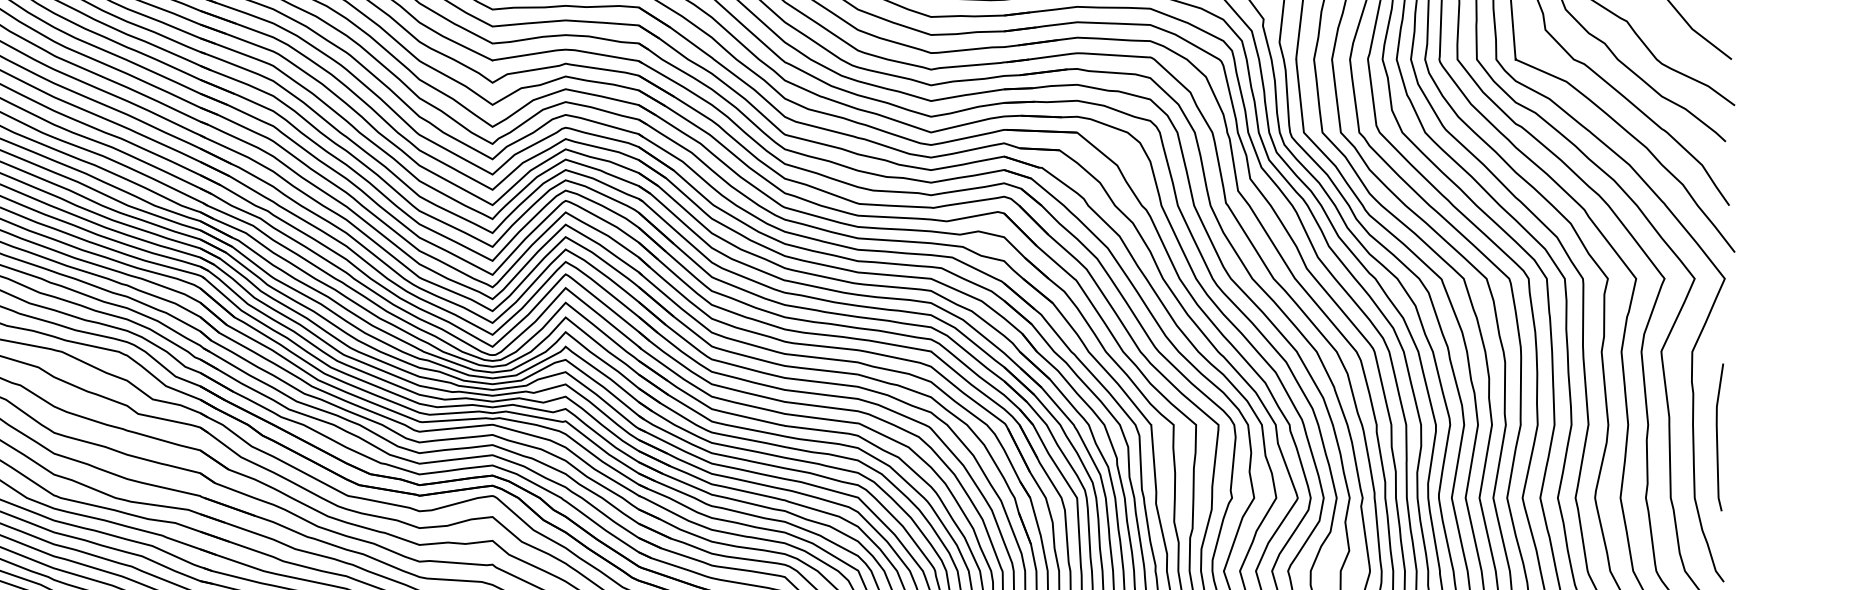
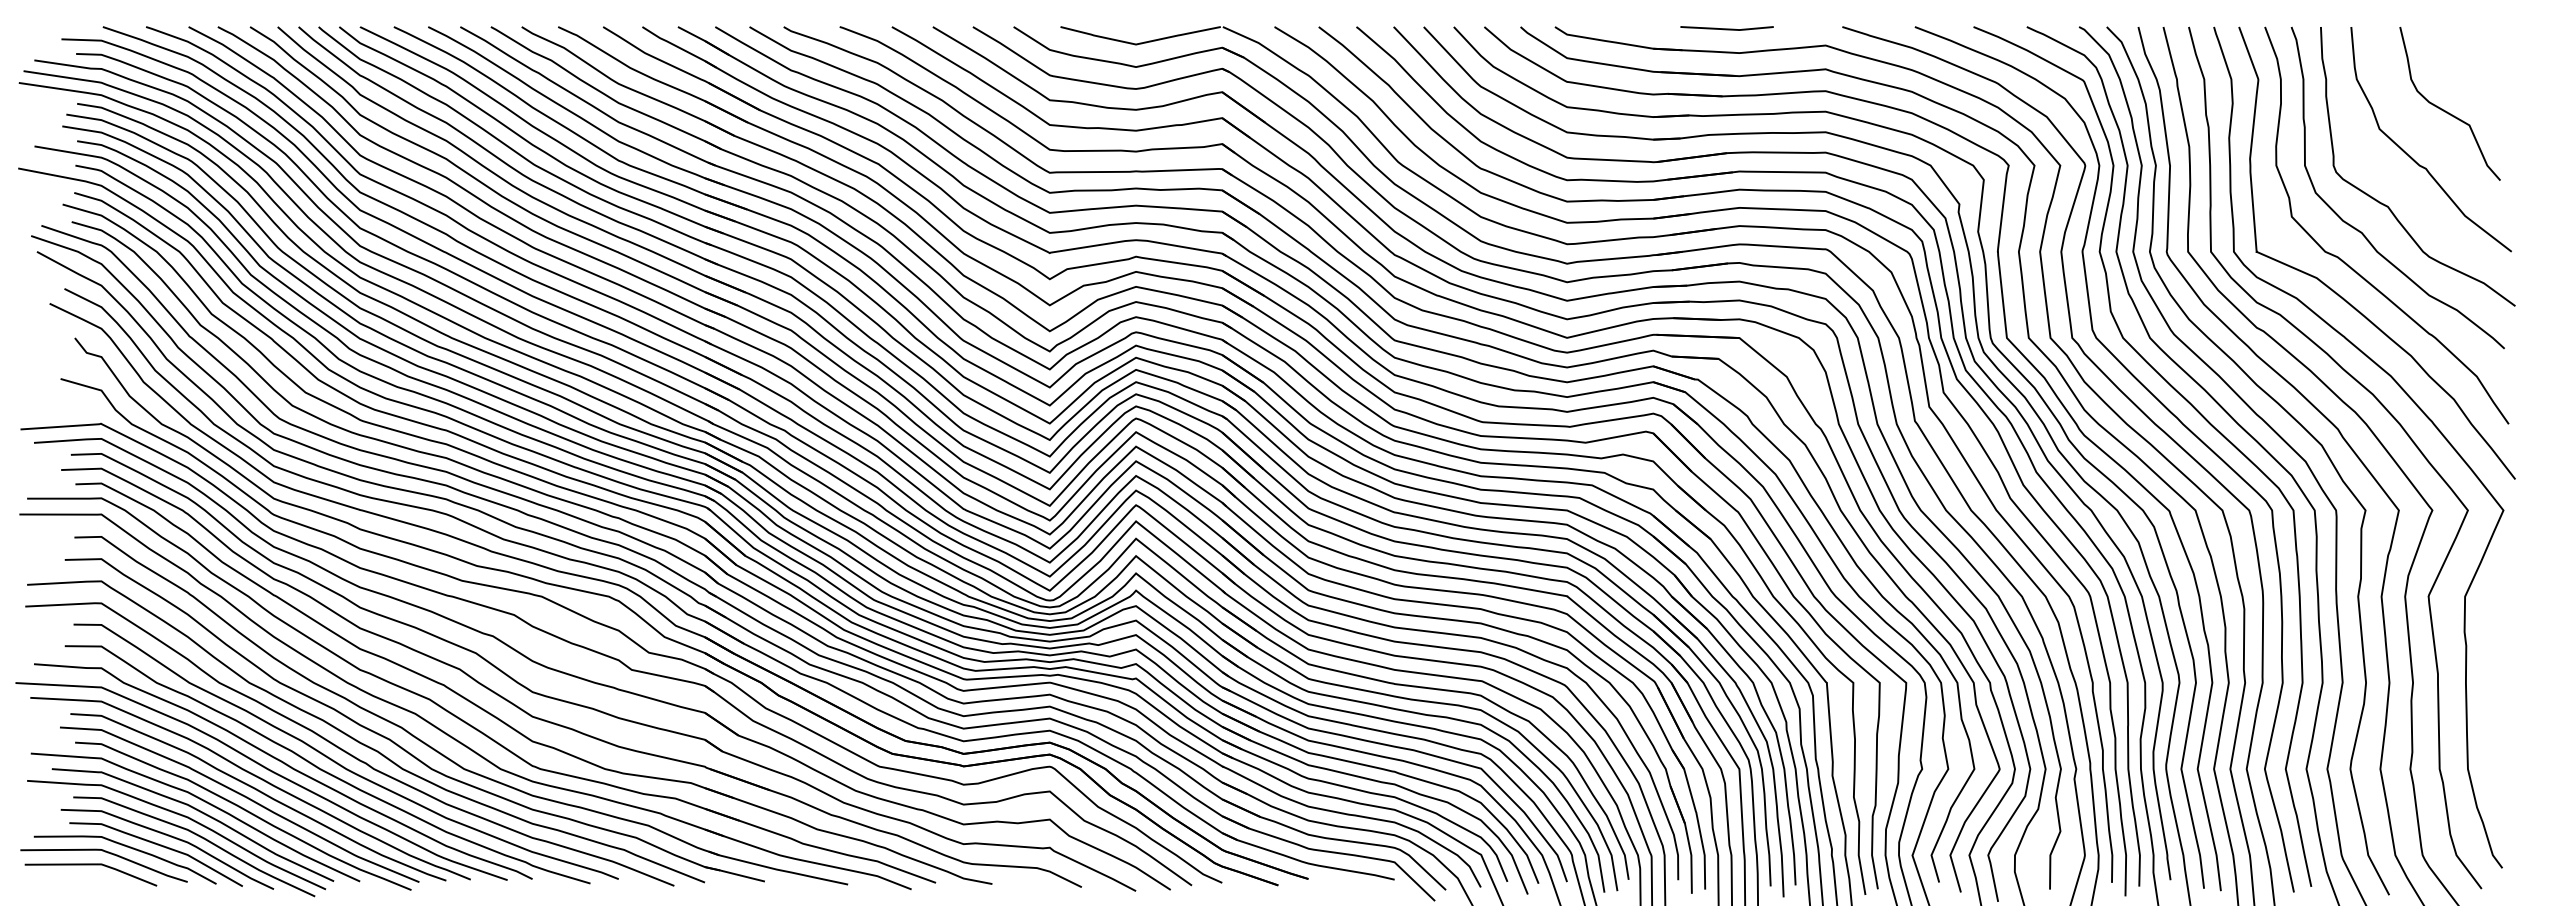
curve: (1718, 437) -> (2495, 697), removed

